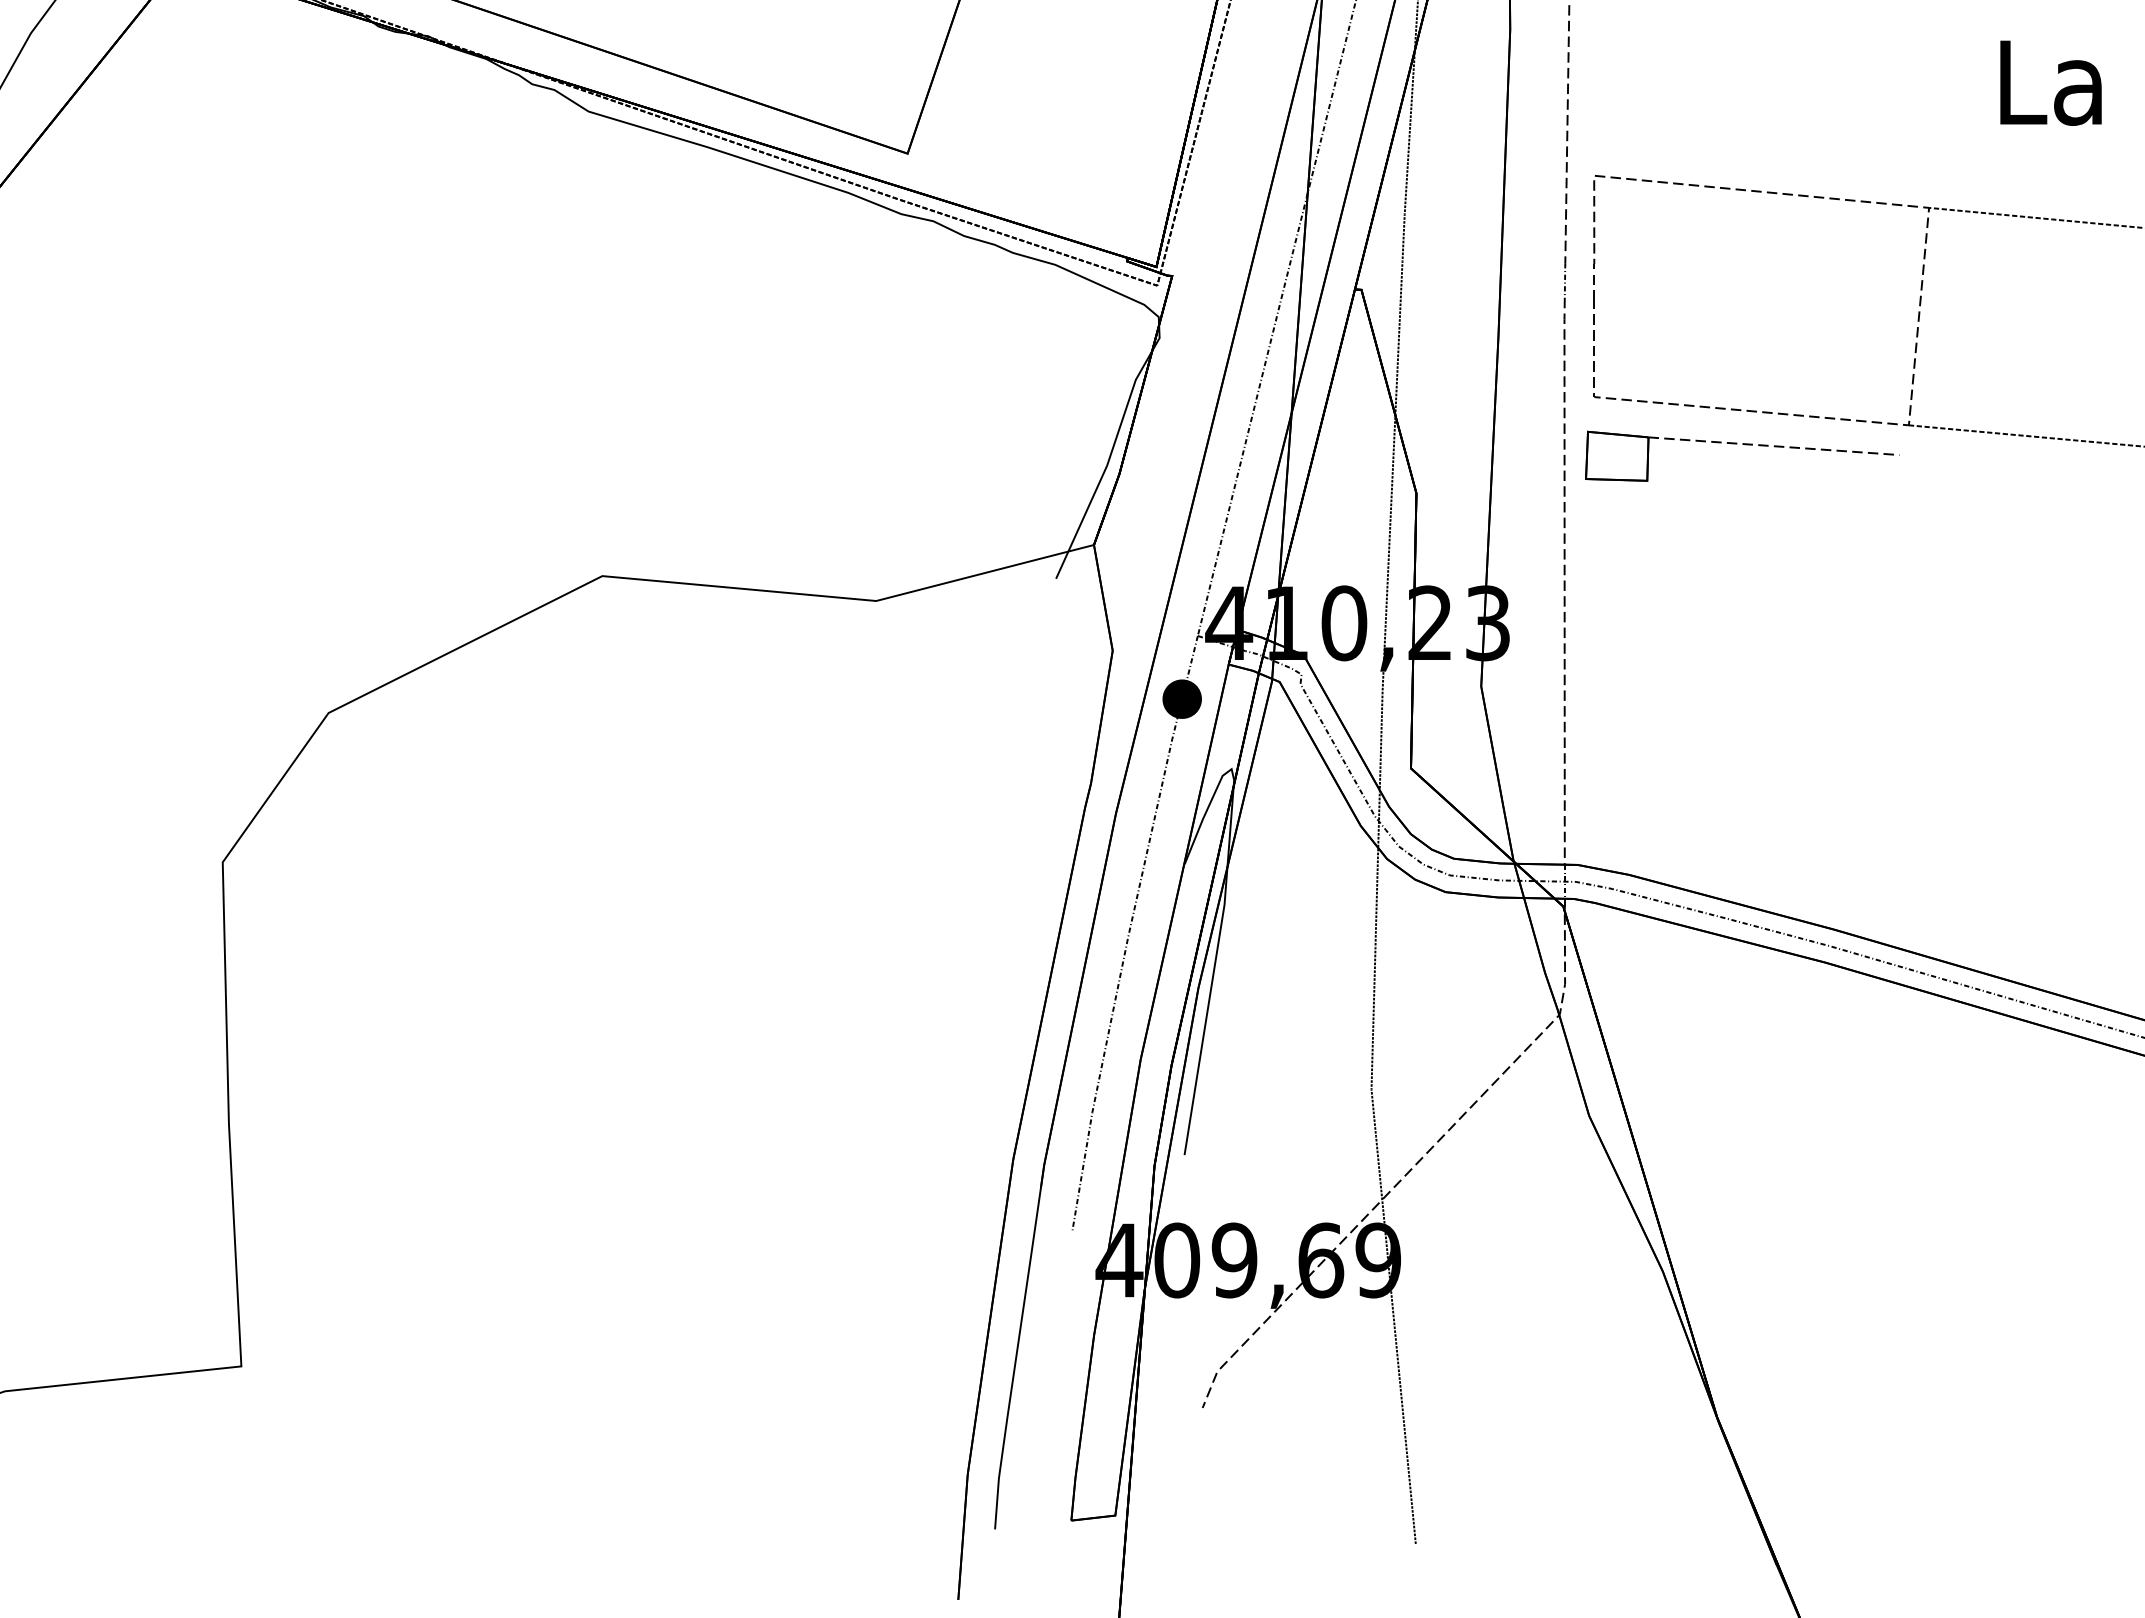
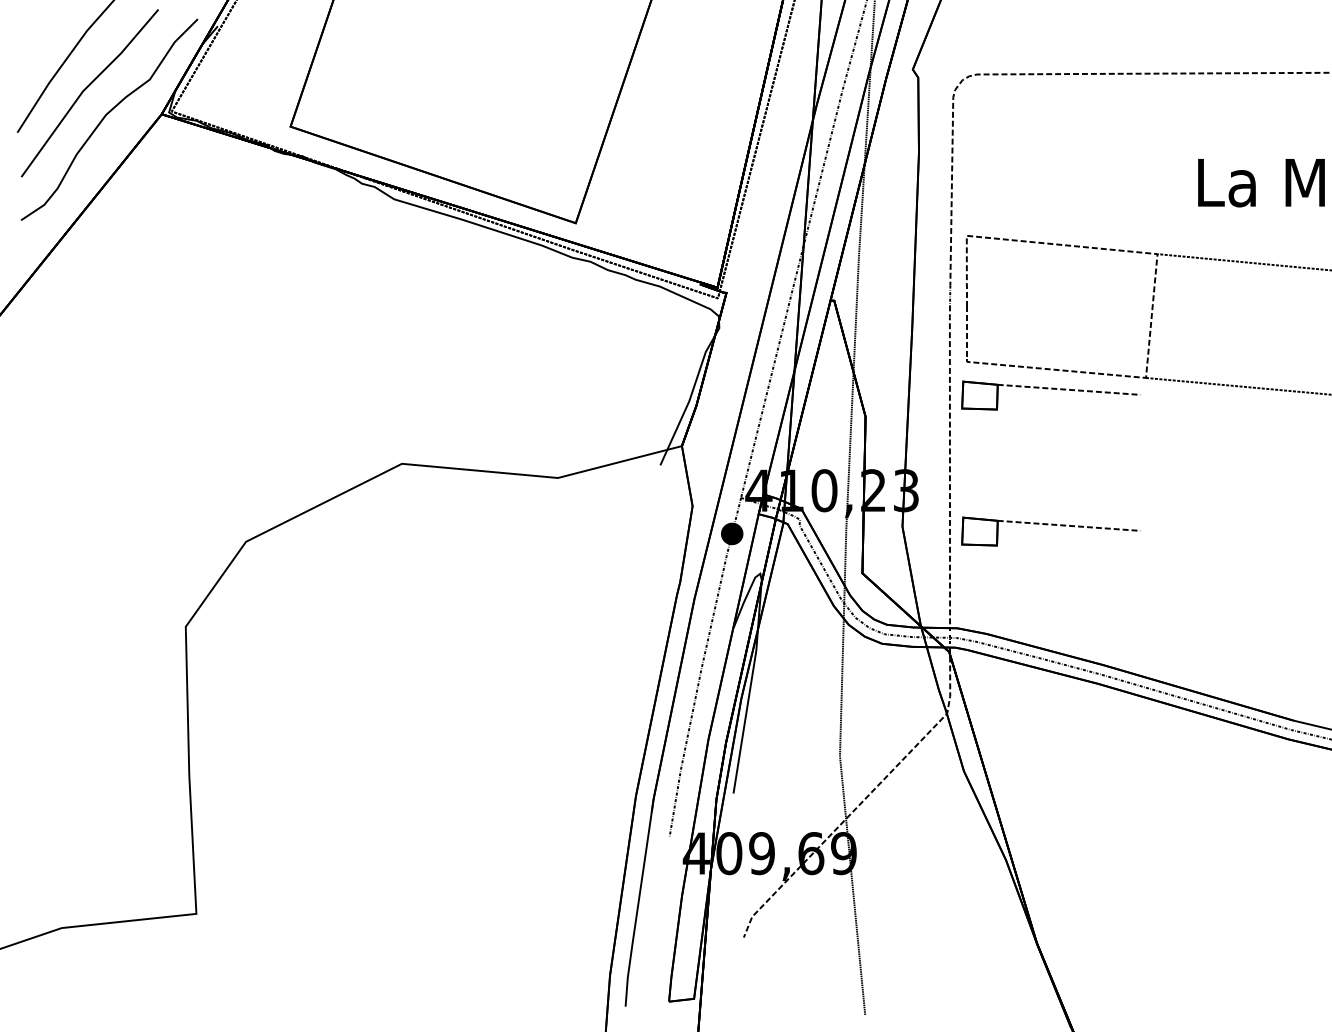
part: (1742, 684) -> (1051, 525), added

